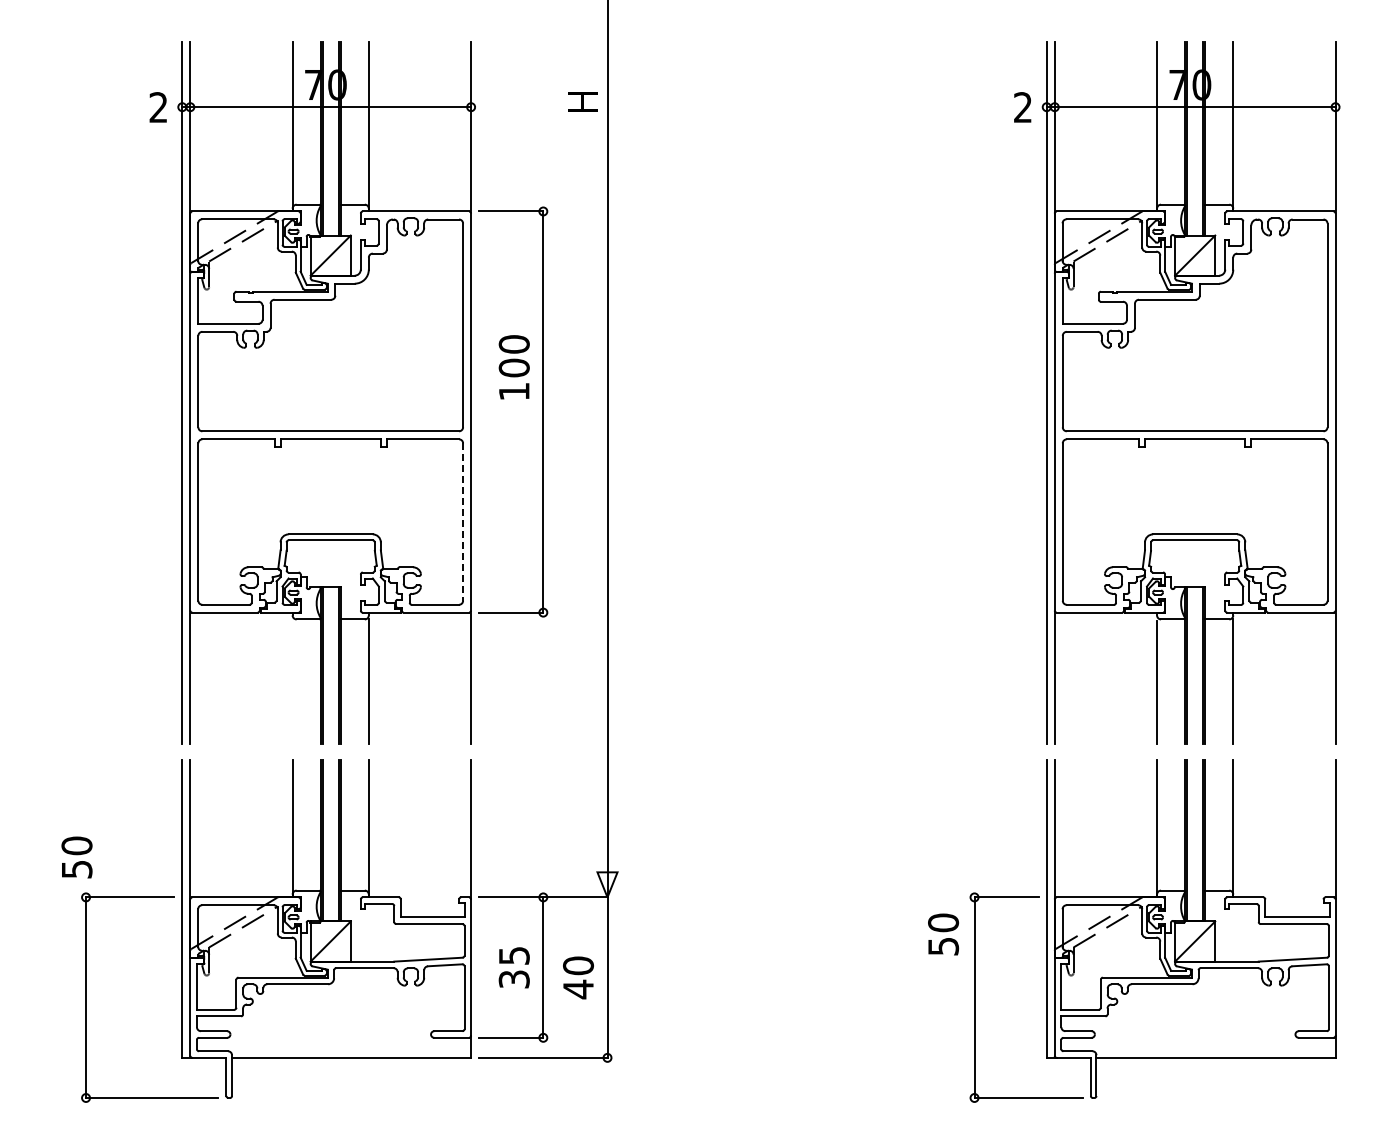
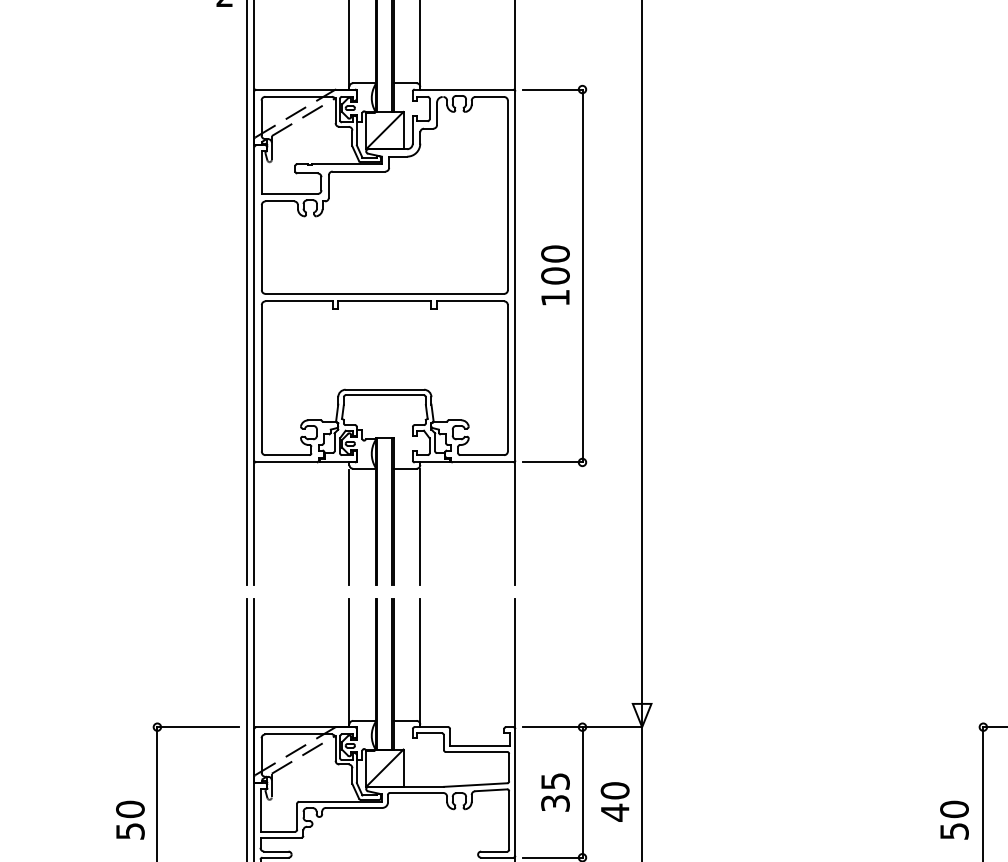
text: (513, 367) -> (554, 275), moved
line: (463, 522) -> (508, 378), dashed -> solid
line: (292, 681) -> (349, 526), added
text: (76, 857) -> (129, 820), moved
text: (943, 934) -> (954, 820), moved

